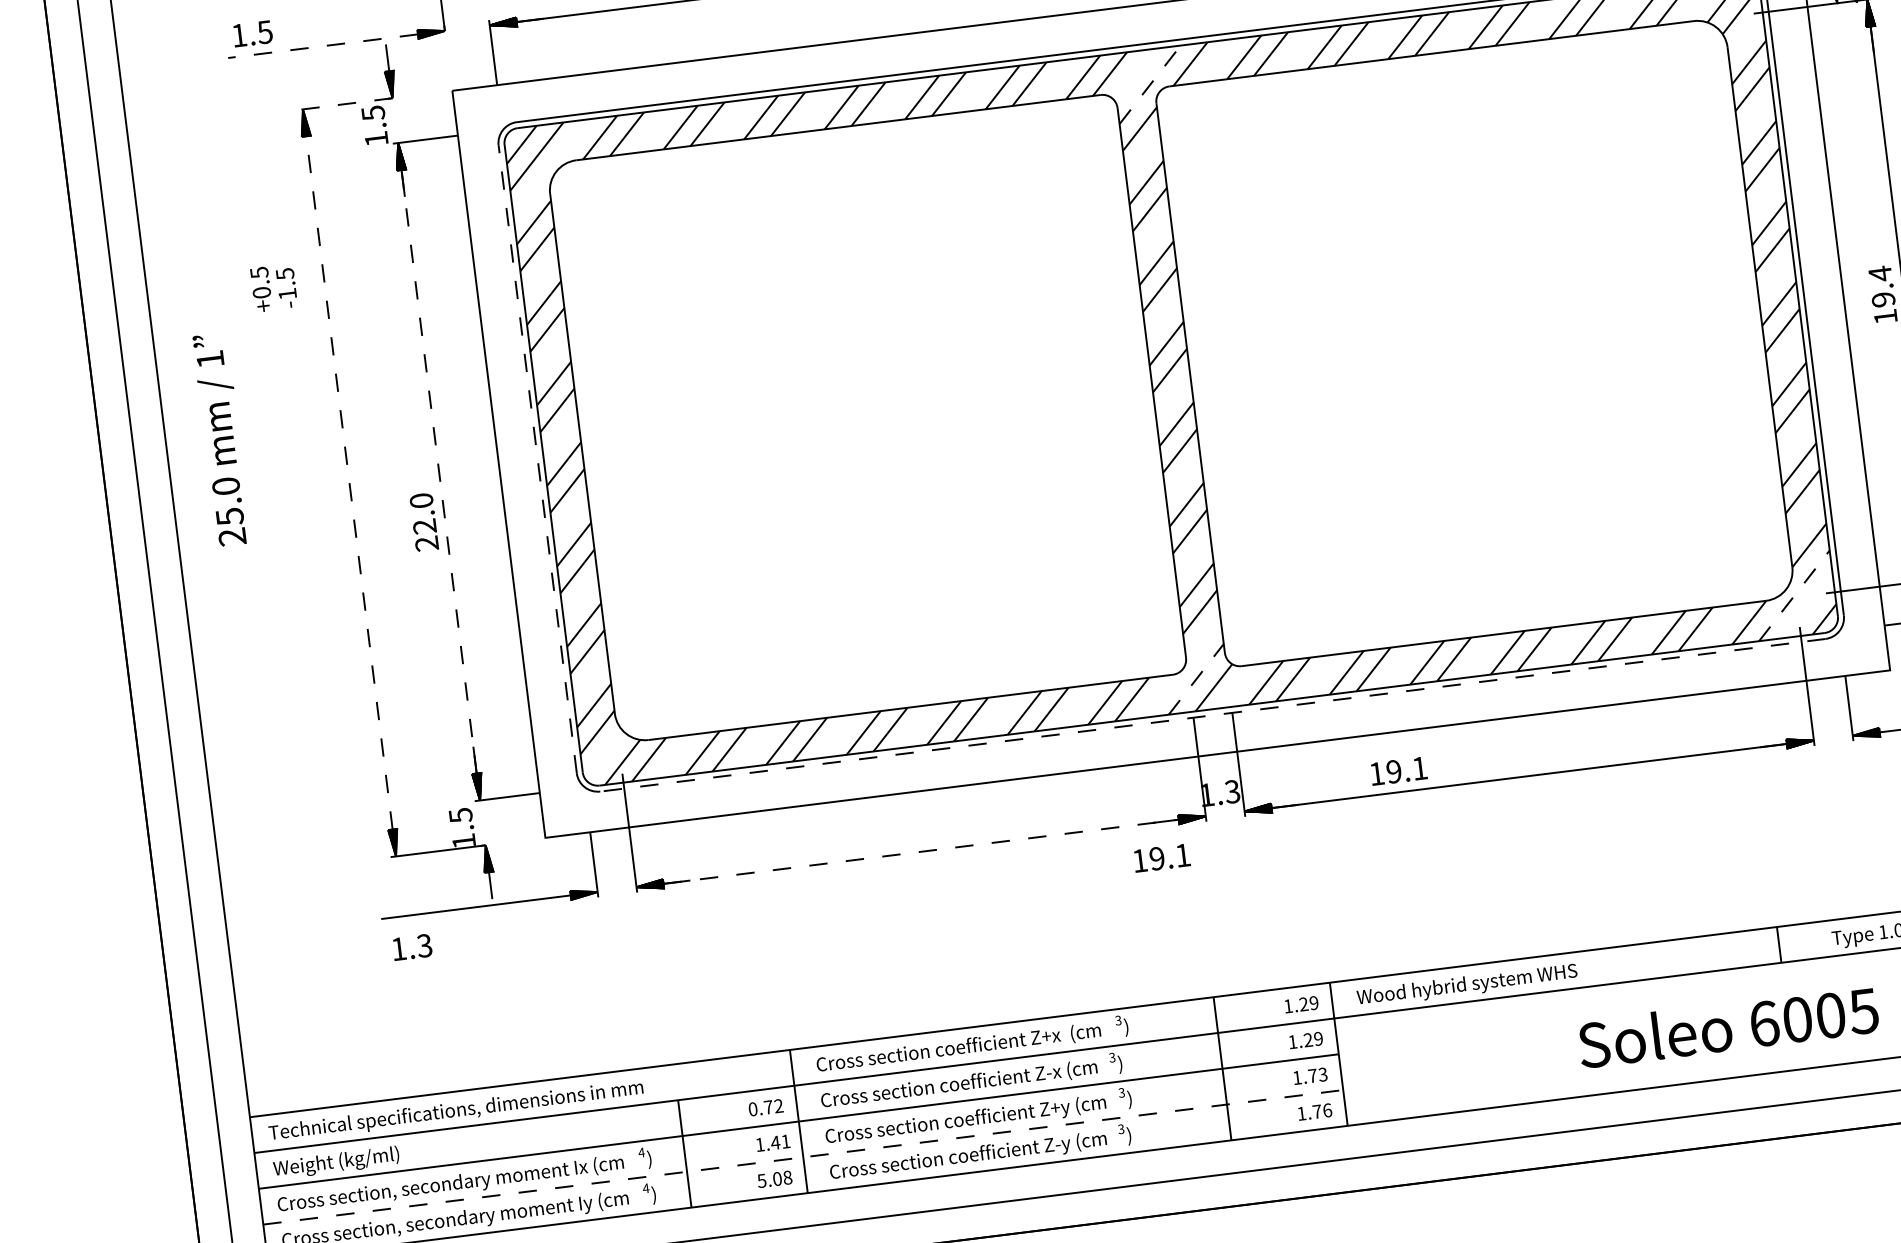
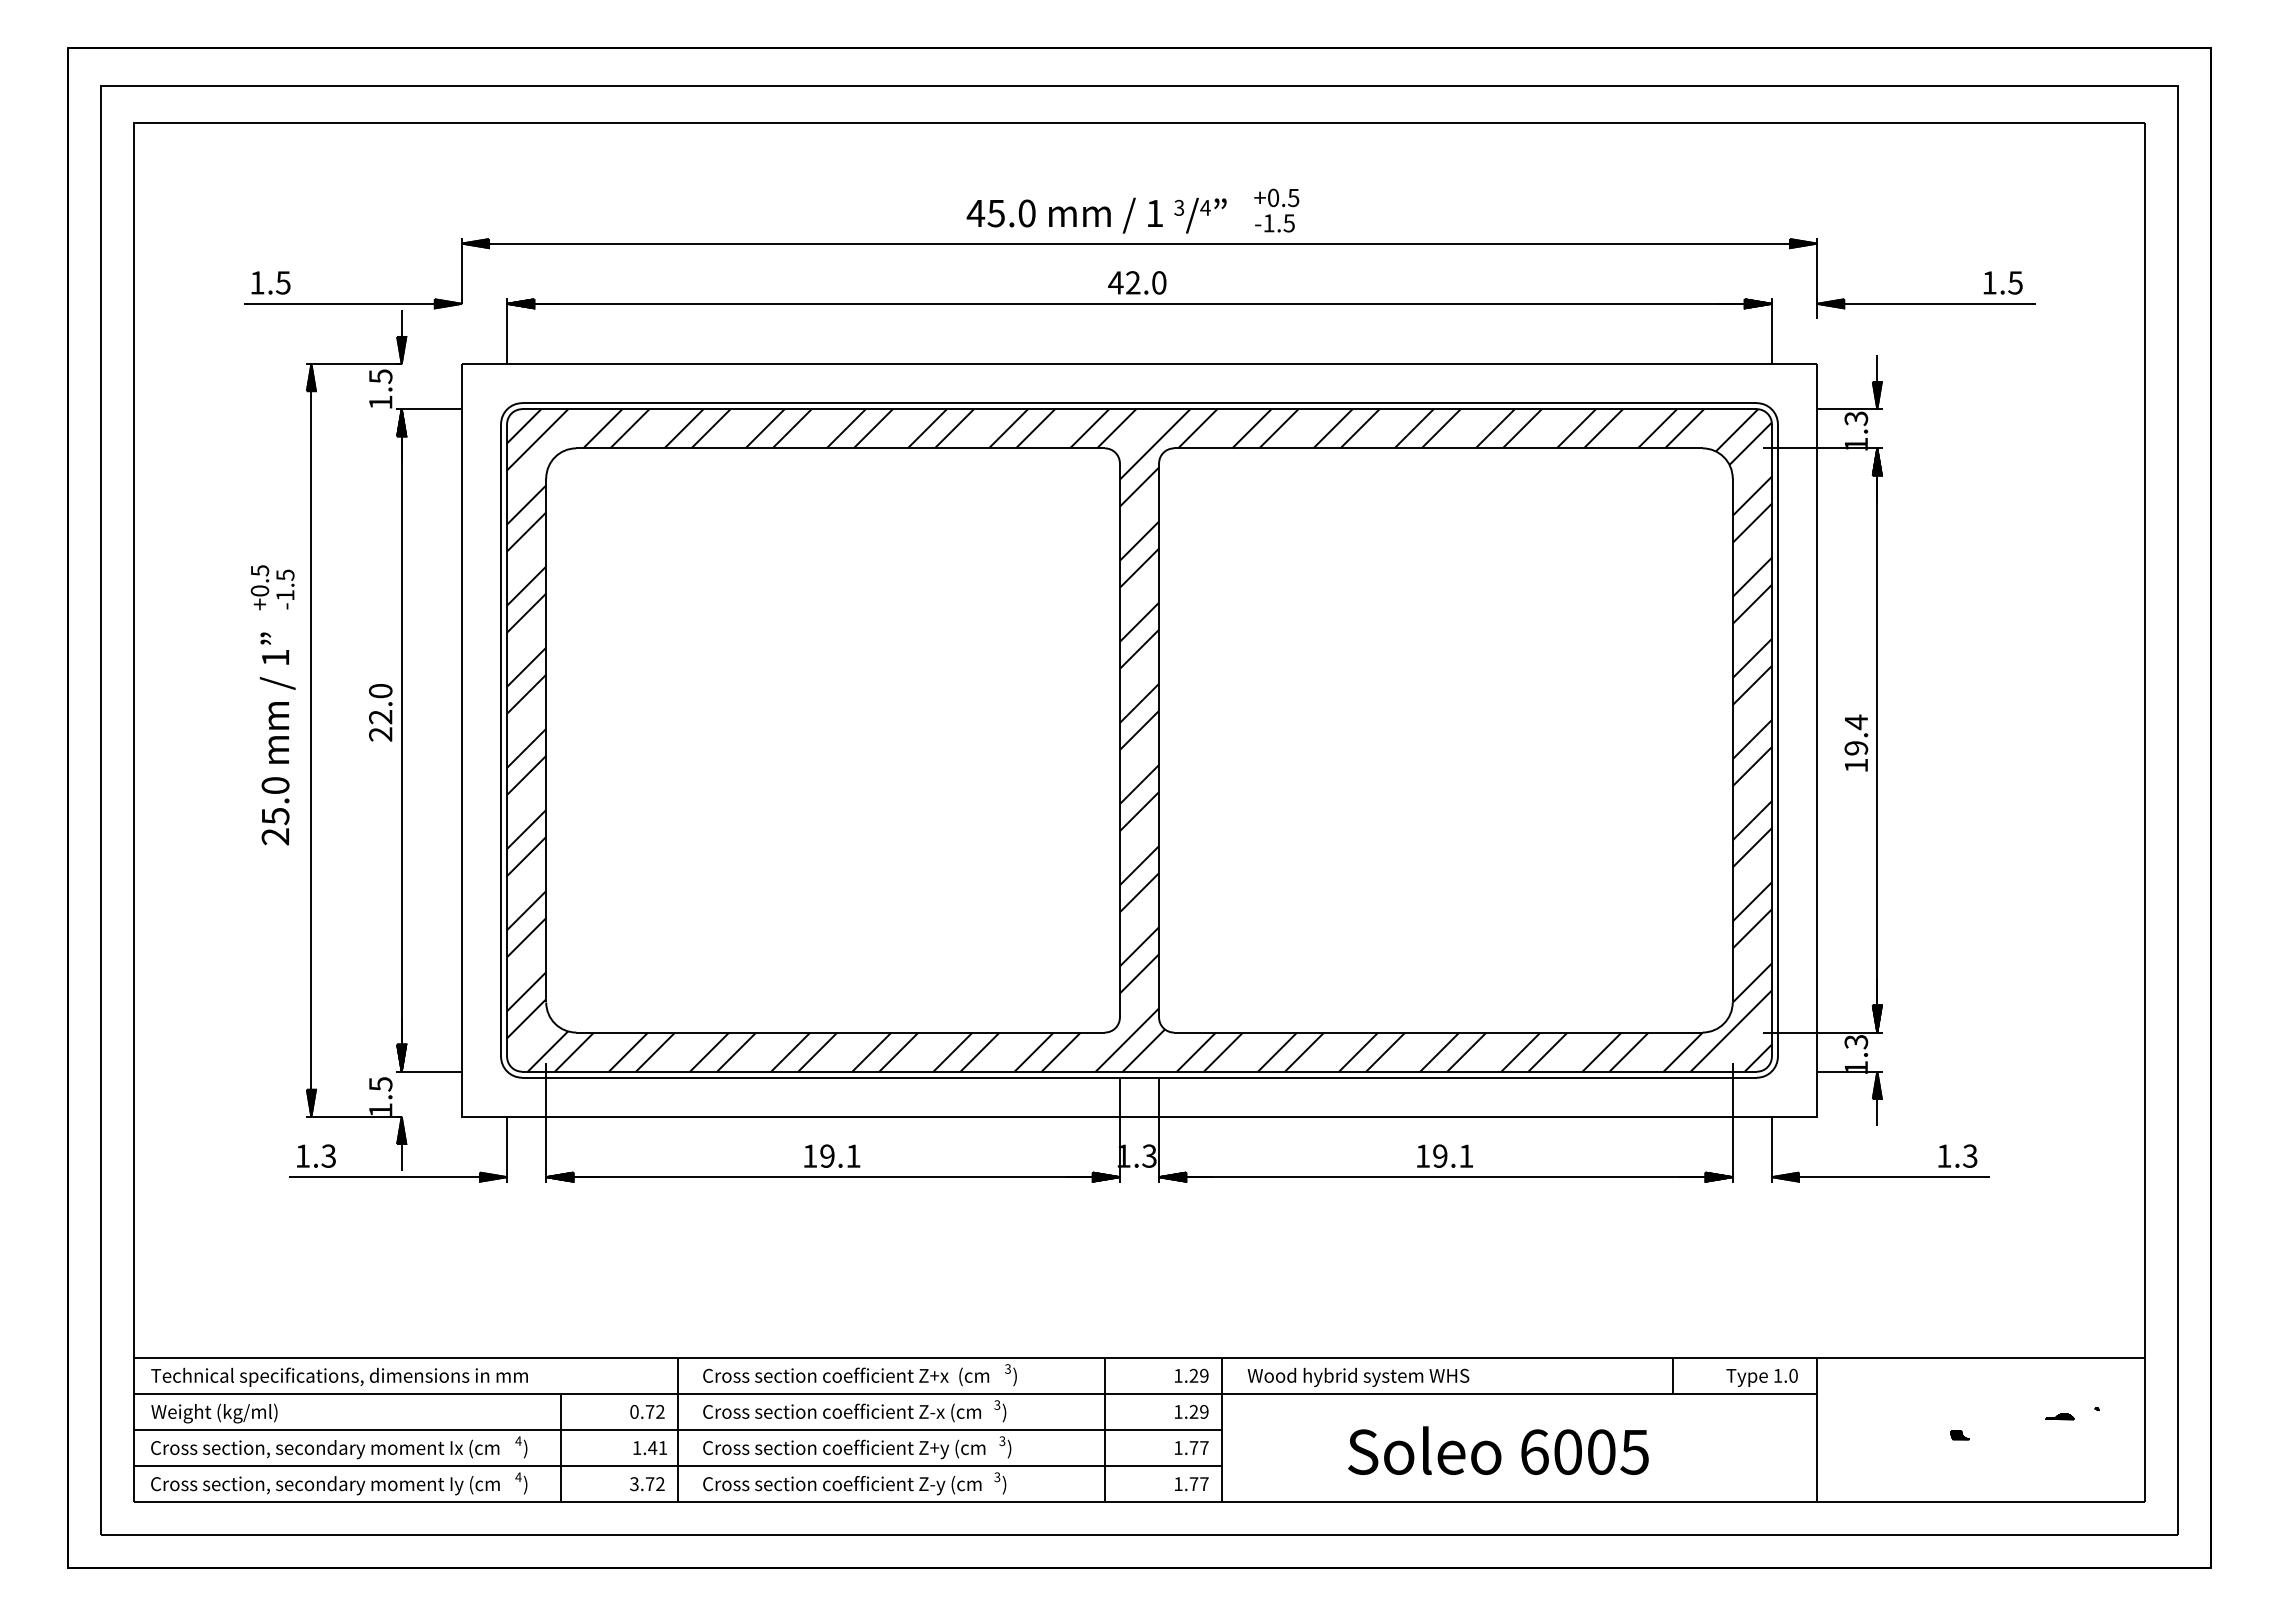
line: (323, 45) -> (339, 303), dashed -> solid
line: (1150, 84) -> (1155, 444), dashed -> solid
line: (344, 104) -> (353, 364), dashed -> solid
text: (273, 287) -> (272, 587), moved
text: (222, 439) -> (277, 738), moved
line: (538, 458) -> (501, 739), dashed -> solid
line: (438, 470) -> (401, 739), dashed -> solid
line: (349, 481) -> (311, 739), dashed -> solid
text: (423, 522) -> (380, 712), moved
line: (1794, 595) -> (1731, 1030), dashed -> solid
line: (1196, 679) -> (1127, 1040), dashed -> solid
line: (1212, 715) -> (1139, 1077), dashed -> solid
text: (1398, 770) -> (1444, 1155), moved
line: (921, 852) -> (833, 1177), dashed -> solid
text: (1162, 857) -> (832, 1155), moved
text: (412, 946) -> (316, 1155), moved
text: (1728, 1026) -> (1498, 1450), moved
text: (1323, 1075) -> (1204, 1448), 1.73 -> 1.77
text: (1327, 1110) -> (1204, 1484), 1.76 -> 1.77
line: (803, 1157) -> (678, 1465), dashed -> solid
text: (774, 1179) -> (647, 1484), 5.08 -> 3.72

